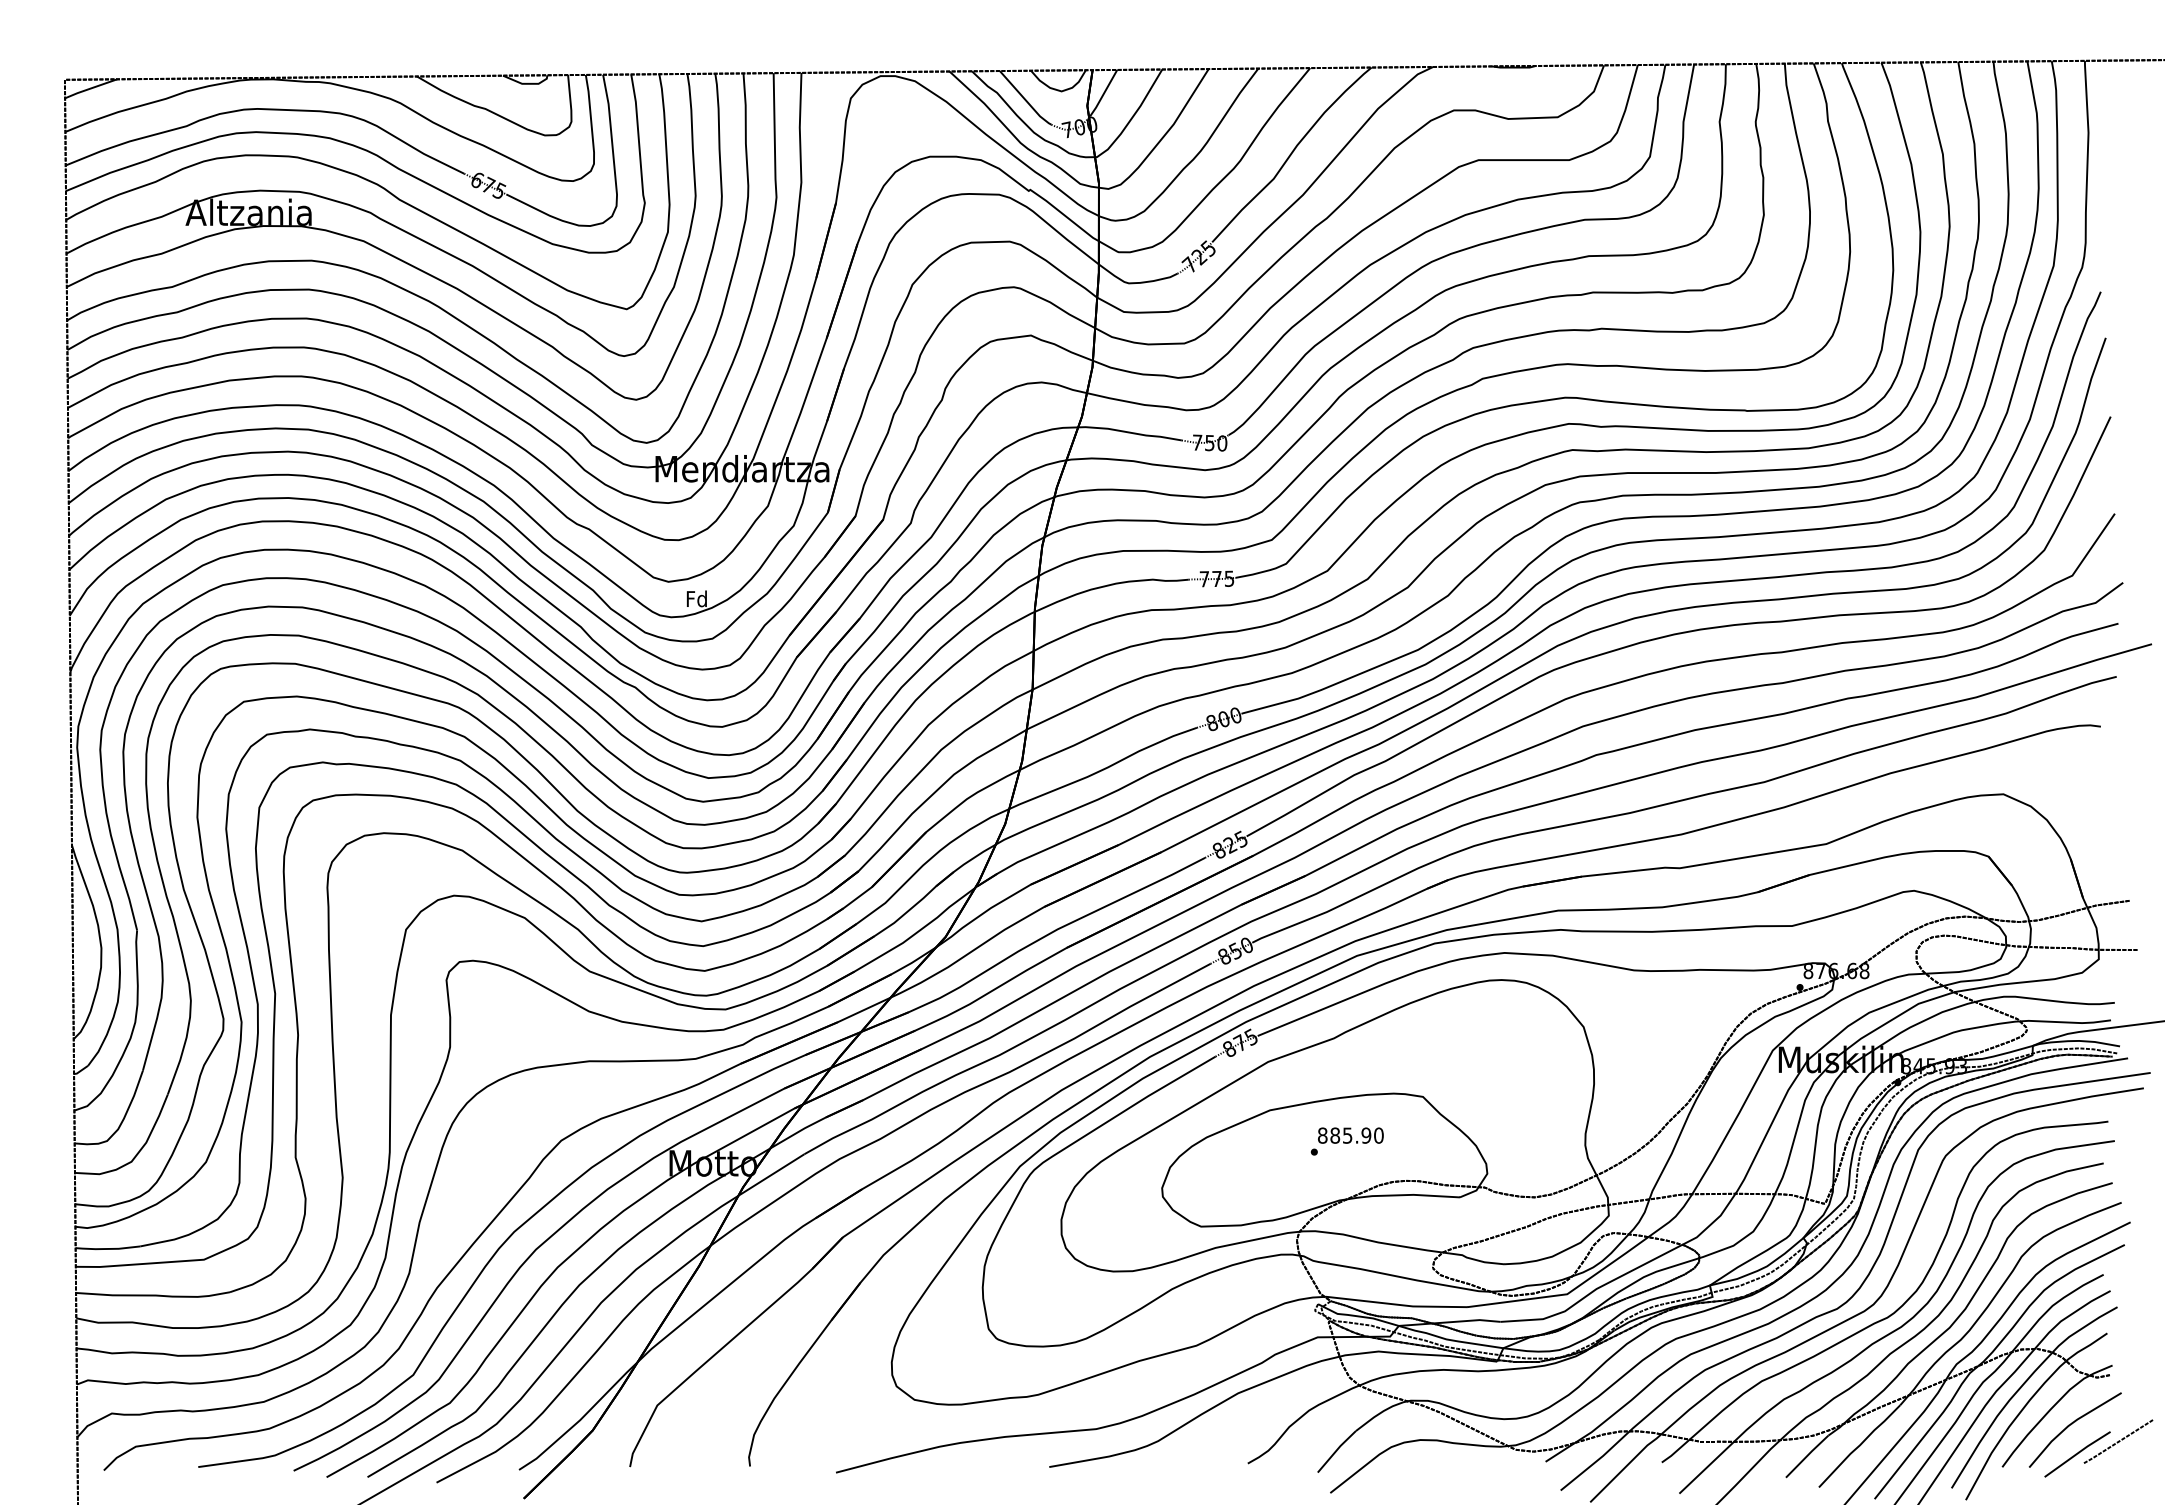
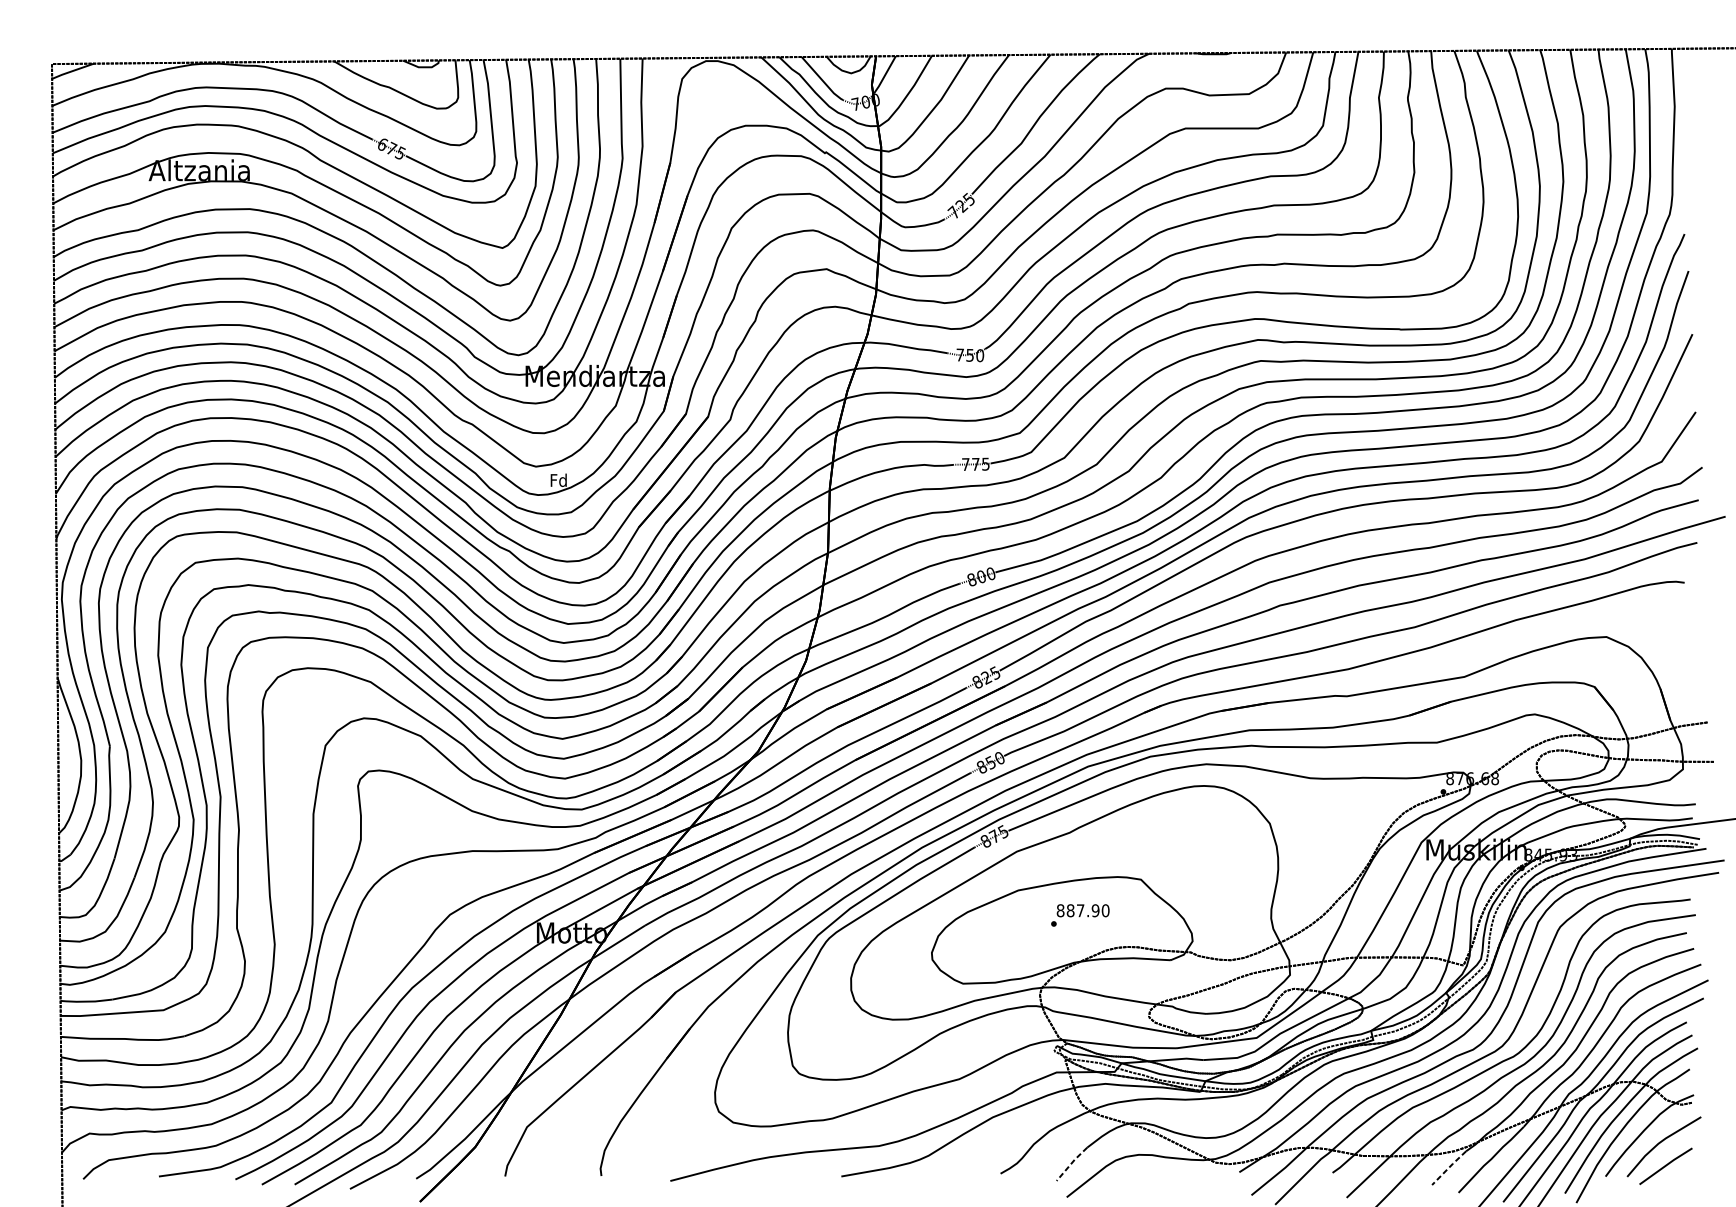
text: (1347, 1135) -> (1080, 910), 885.90 -> 887.90
line: (2118, 1441) -> (1698, 1156), removed
line: (1336, 1450) -> (1071, 1163), solid -> dashed
line: (1807, 1456) -> (1449, 1168), solid -> dashed

